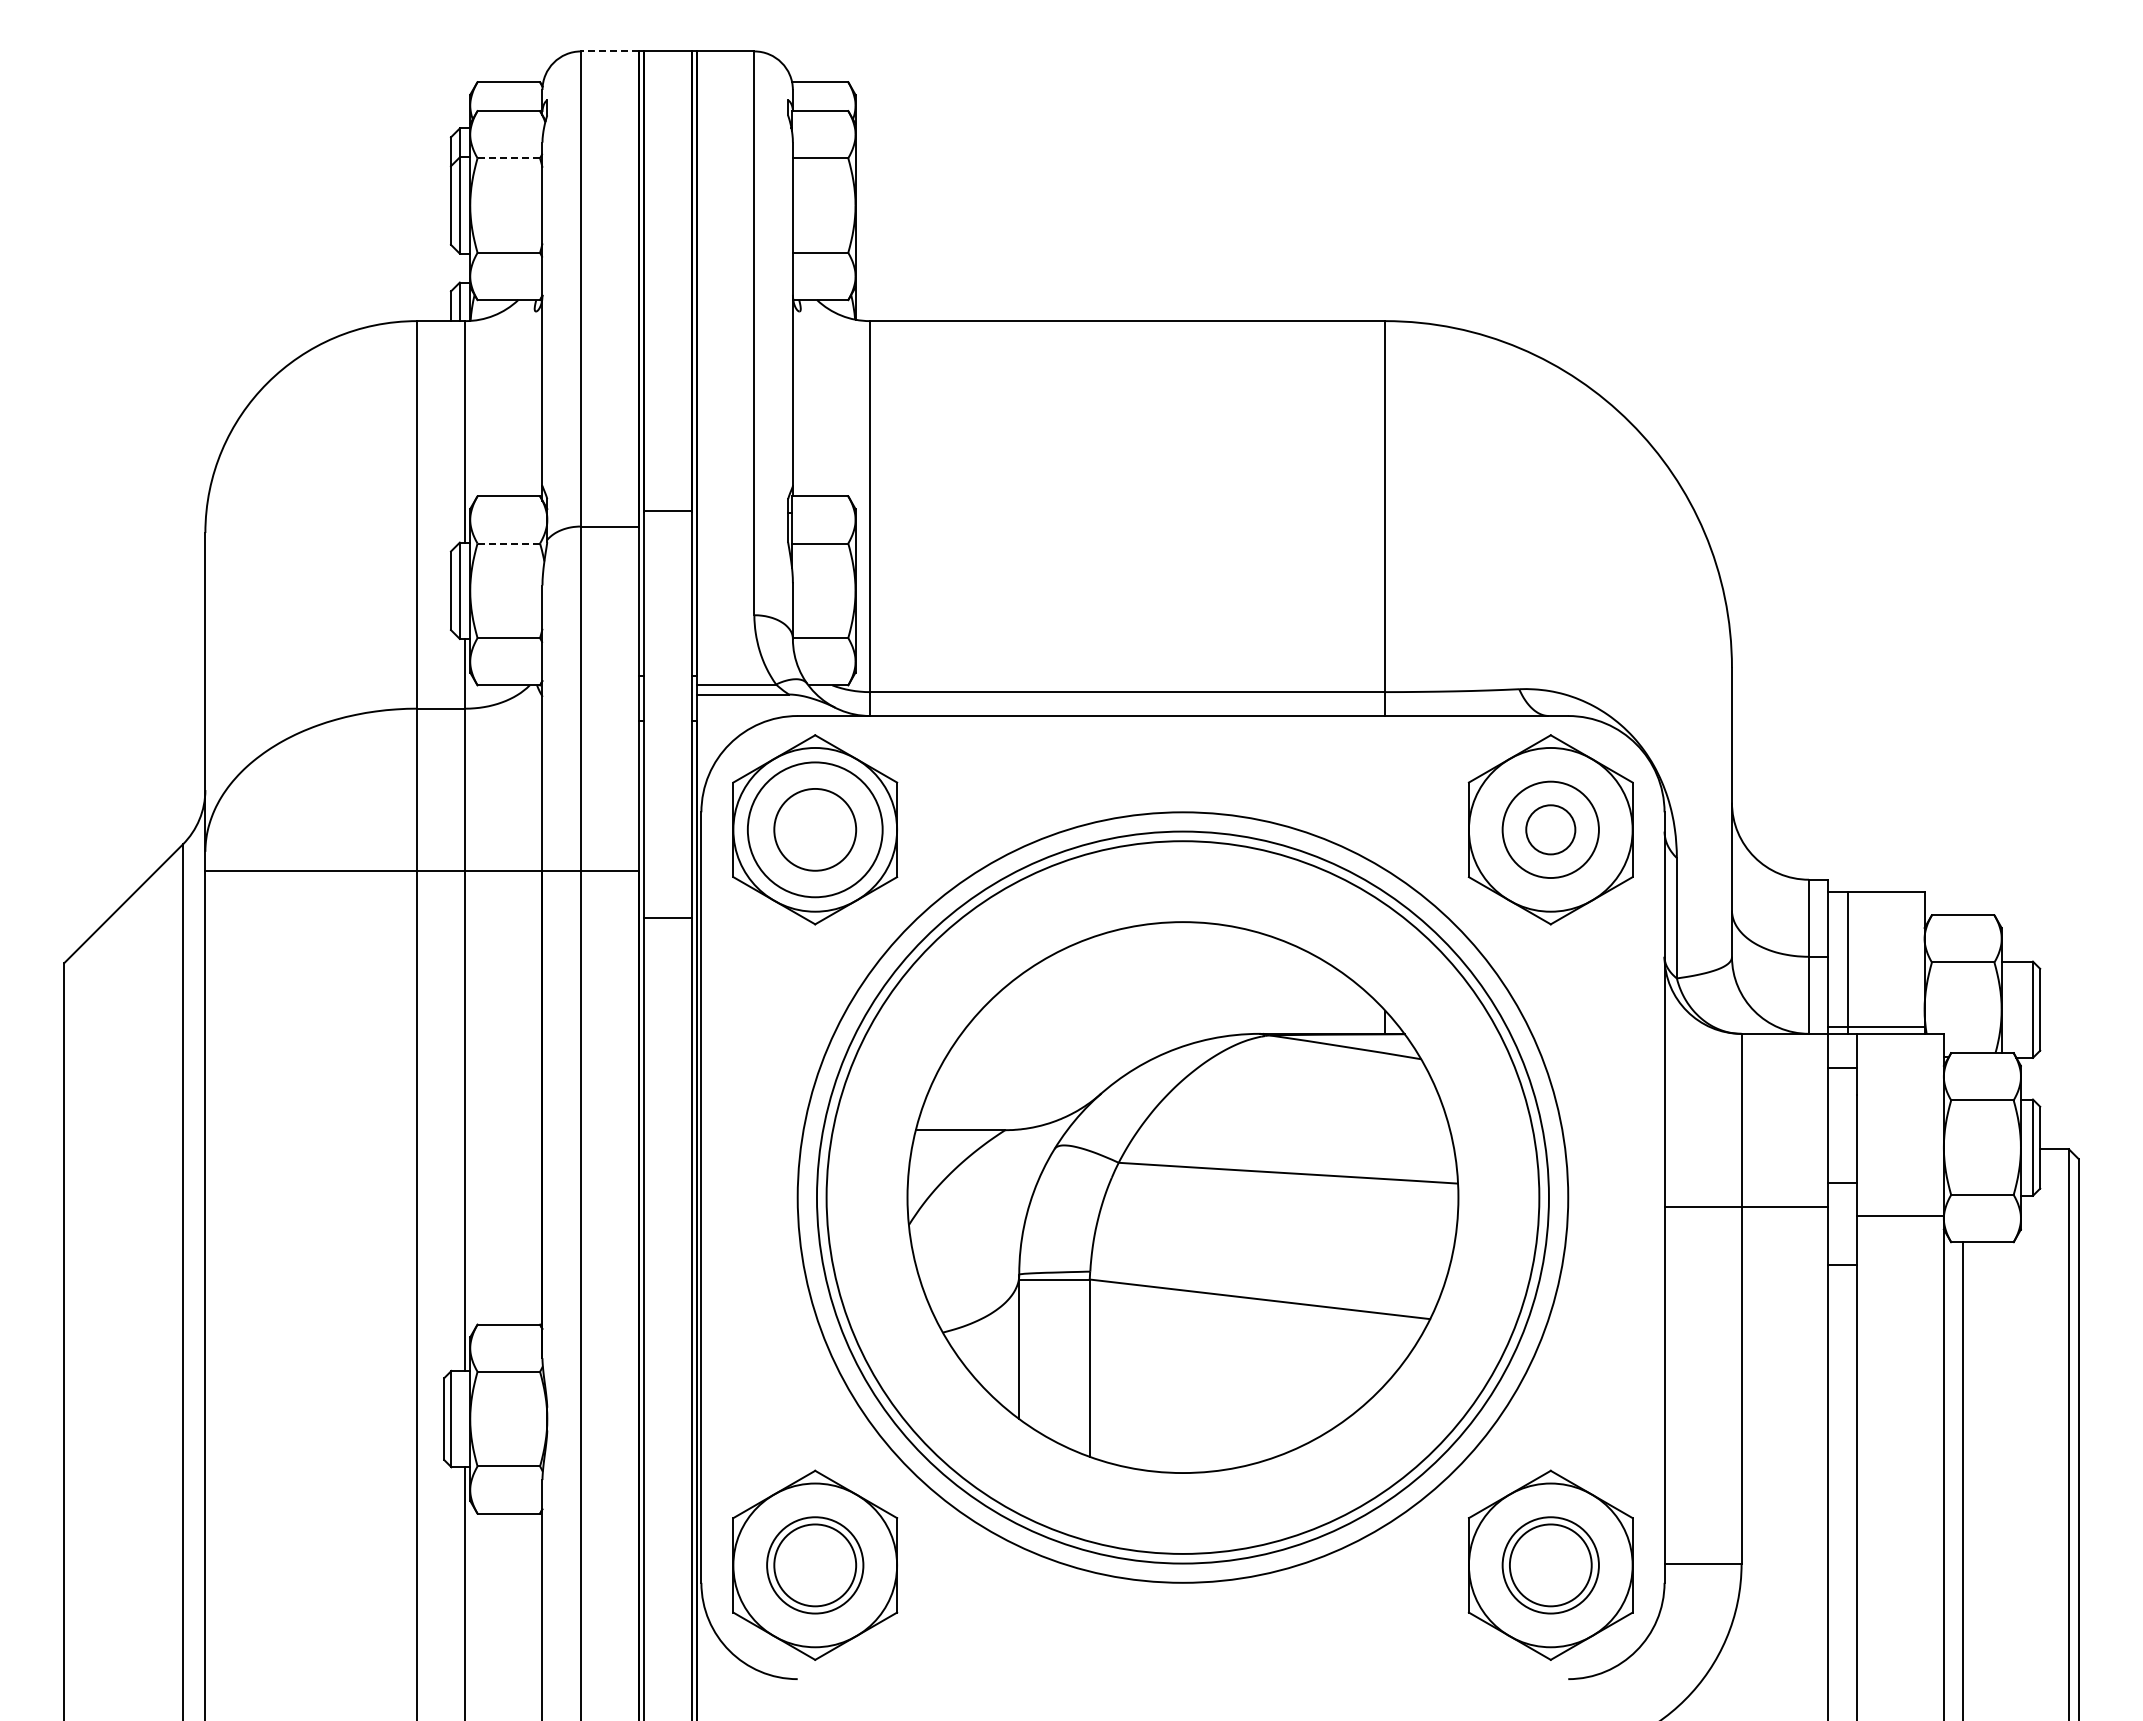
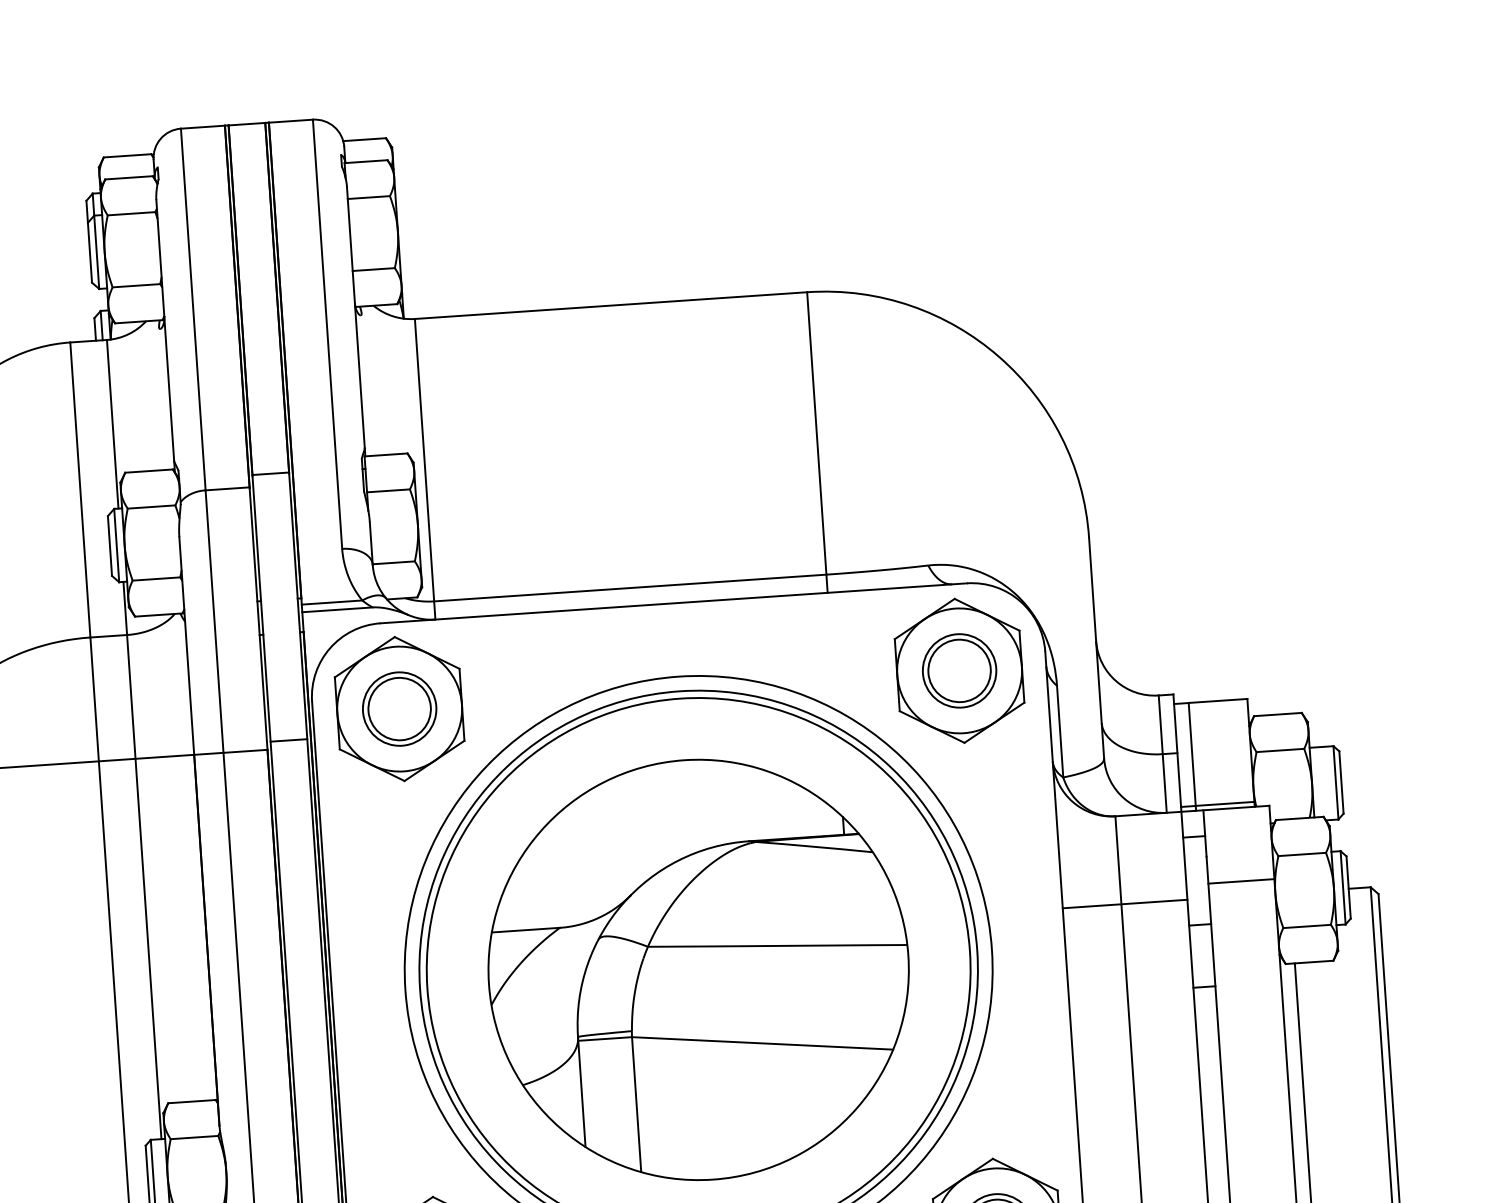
line: (609, 51) -> (202, 127), dashed -> solid
line: (509, 158) -> (132, 213), dashed -> solid
line: (509, 543) -> (152, 506), dashed -> solid
circle: (815, 829) -> (399, 708), size x0.71
circle: (1550, 829) -> (959, 670), size x1.67
line: (667, 917) -> (288, 740), moved
line: (1746, 1207) -> (1125, 904), moved
line: (1900, 1216) -> (1241, 881), moved

